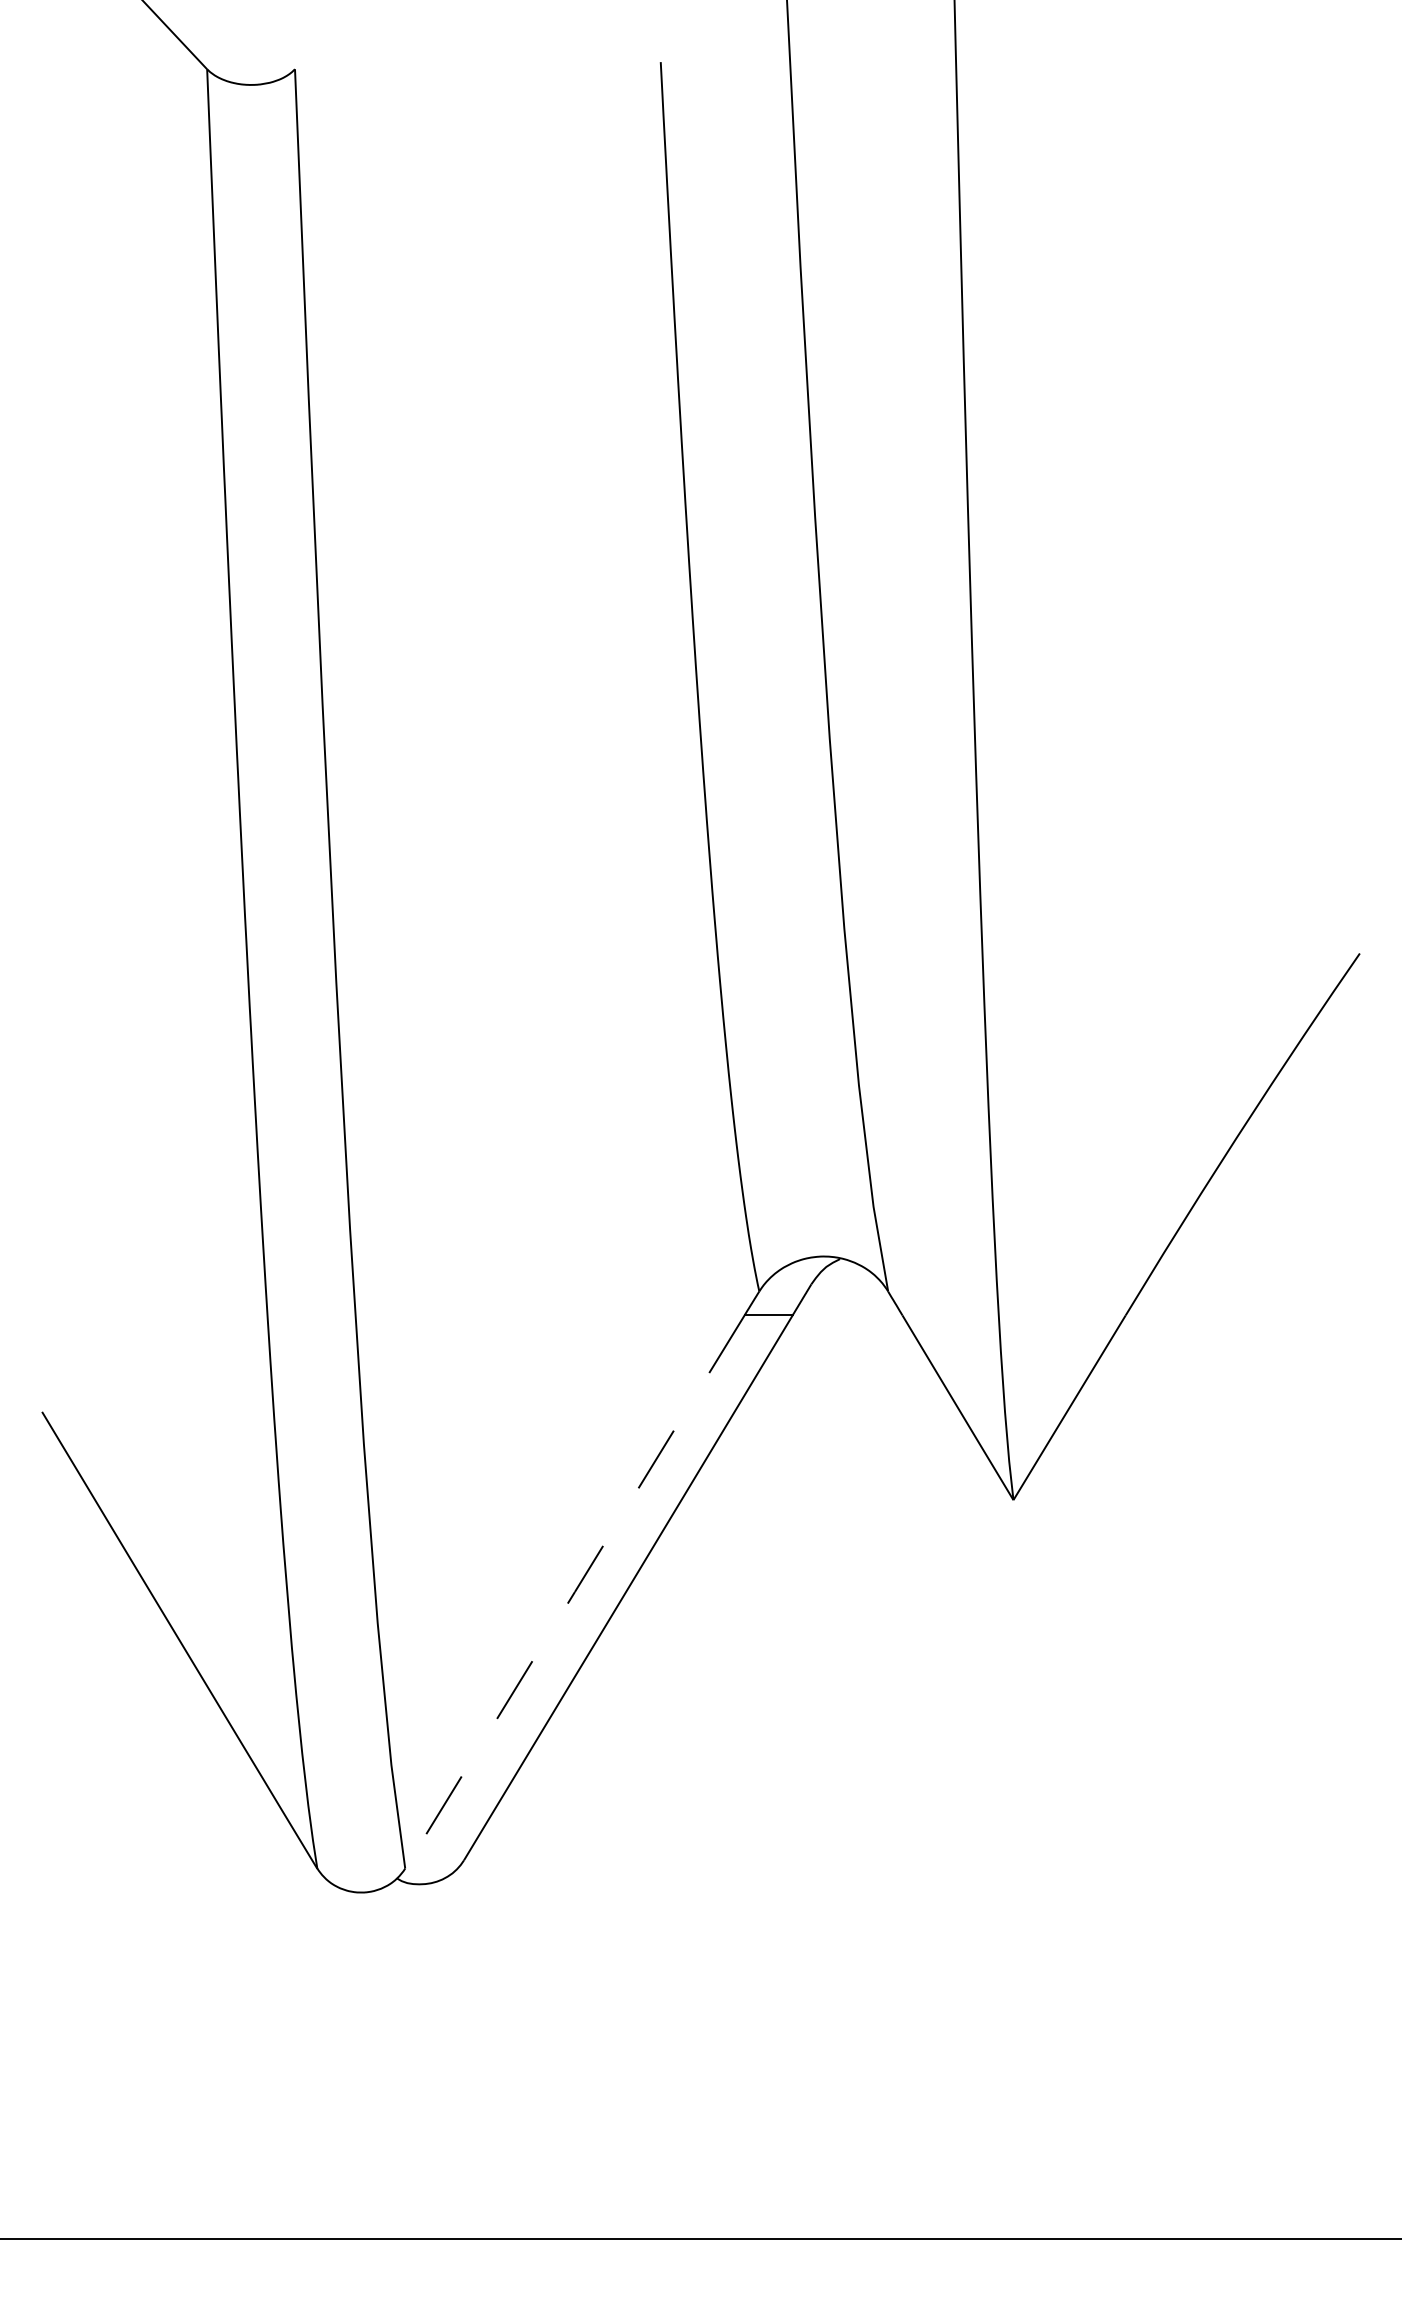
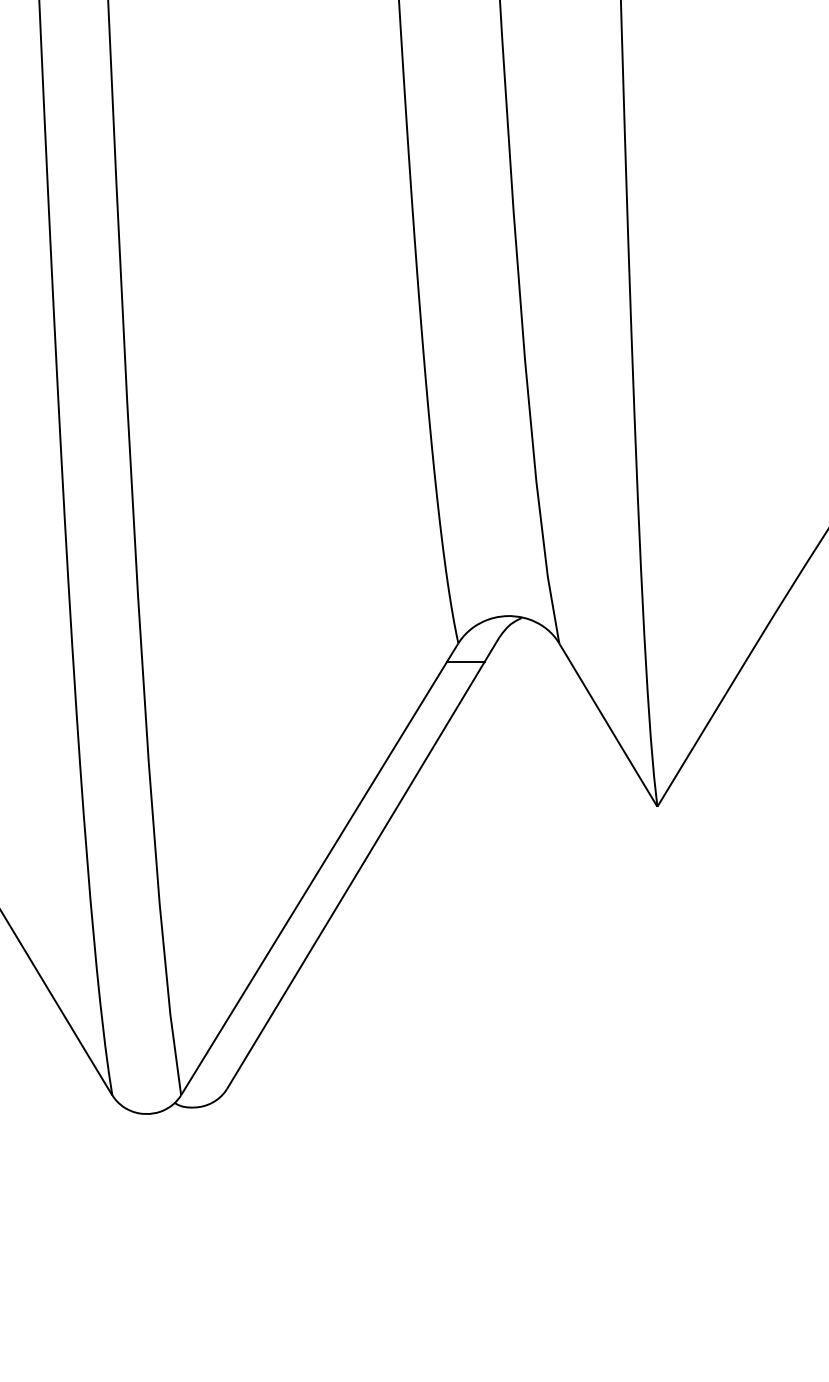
line: (574, 1591) -> (313, 878), dashed -> solid

